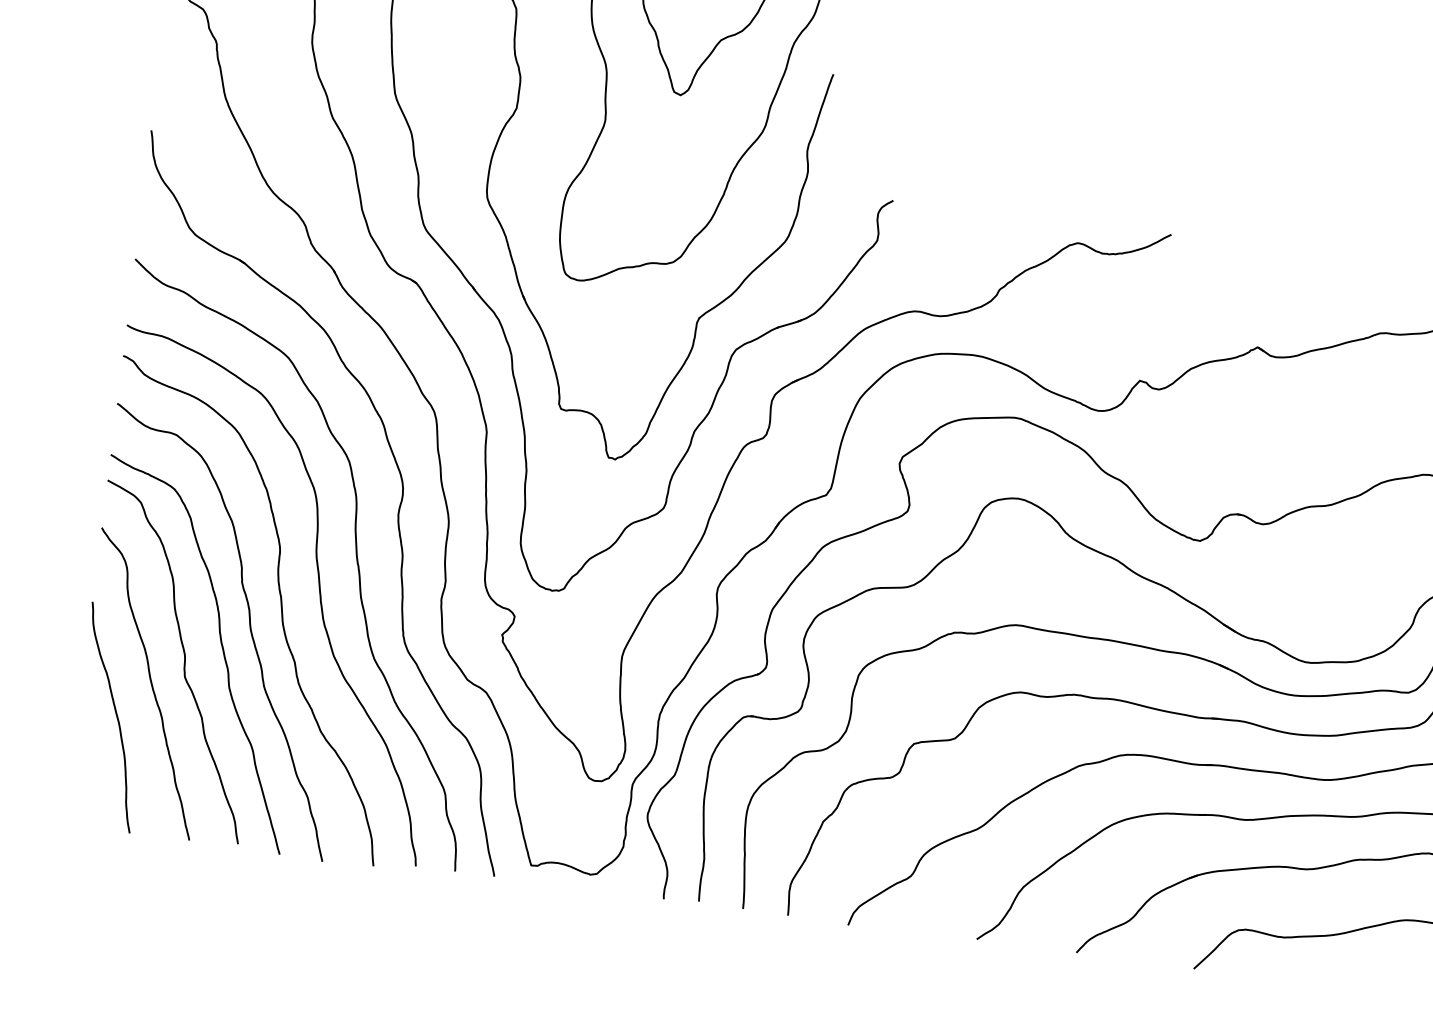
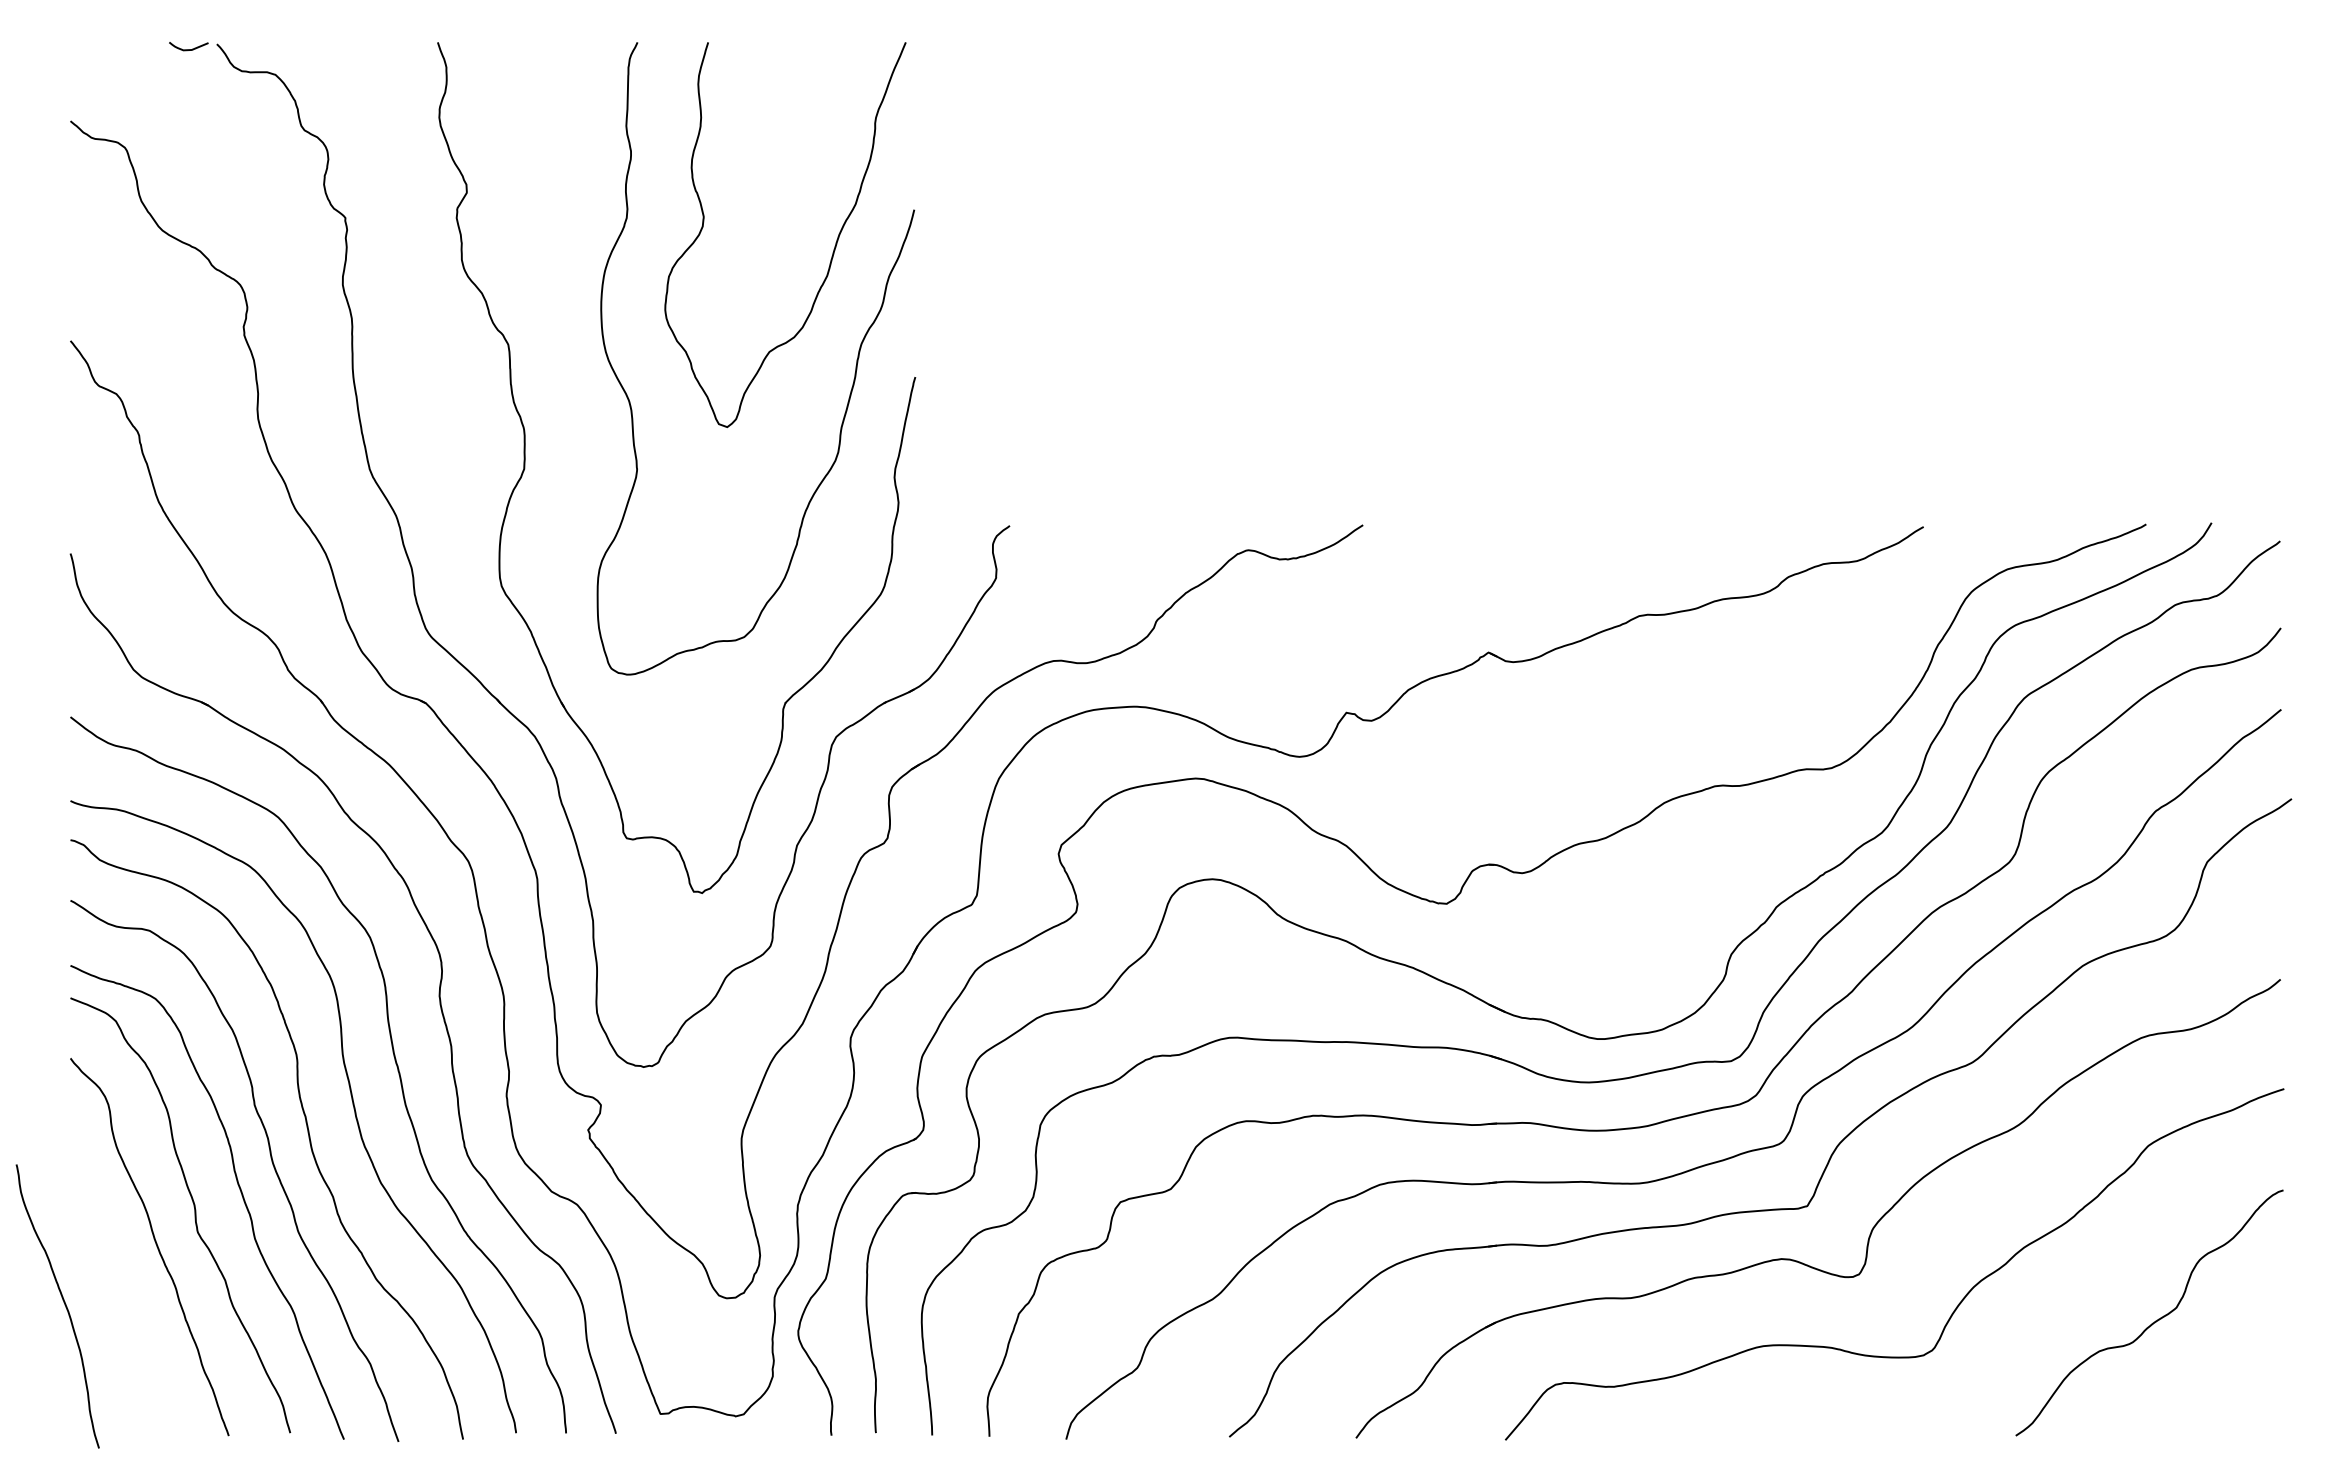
curve: (116, 717) -> (64, 1305), moved

